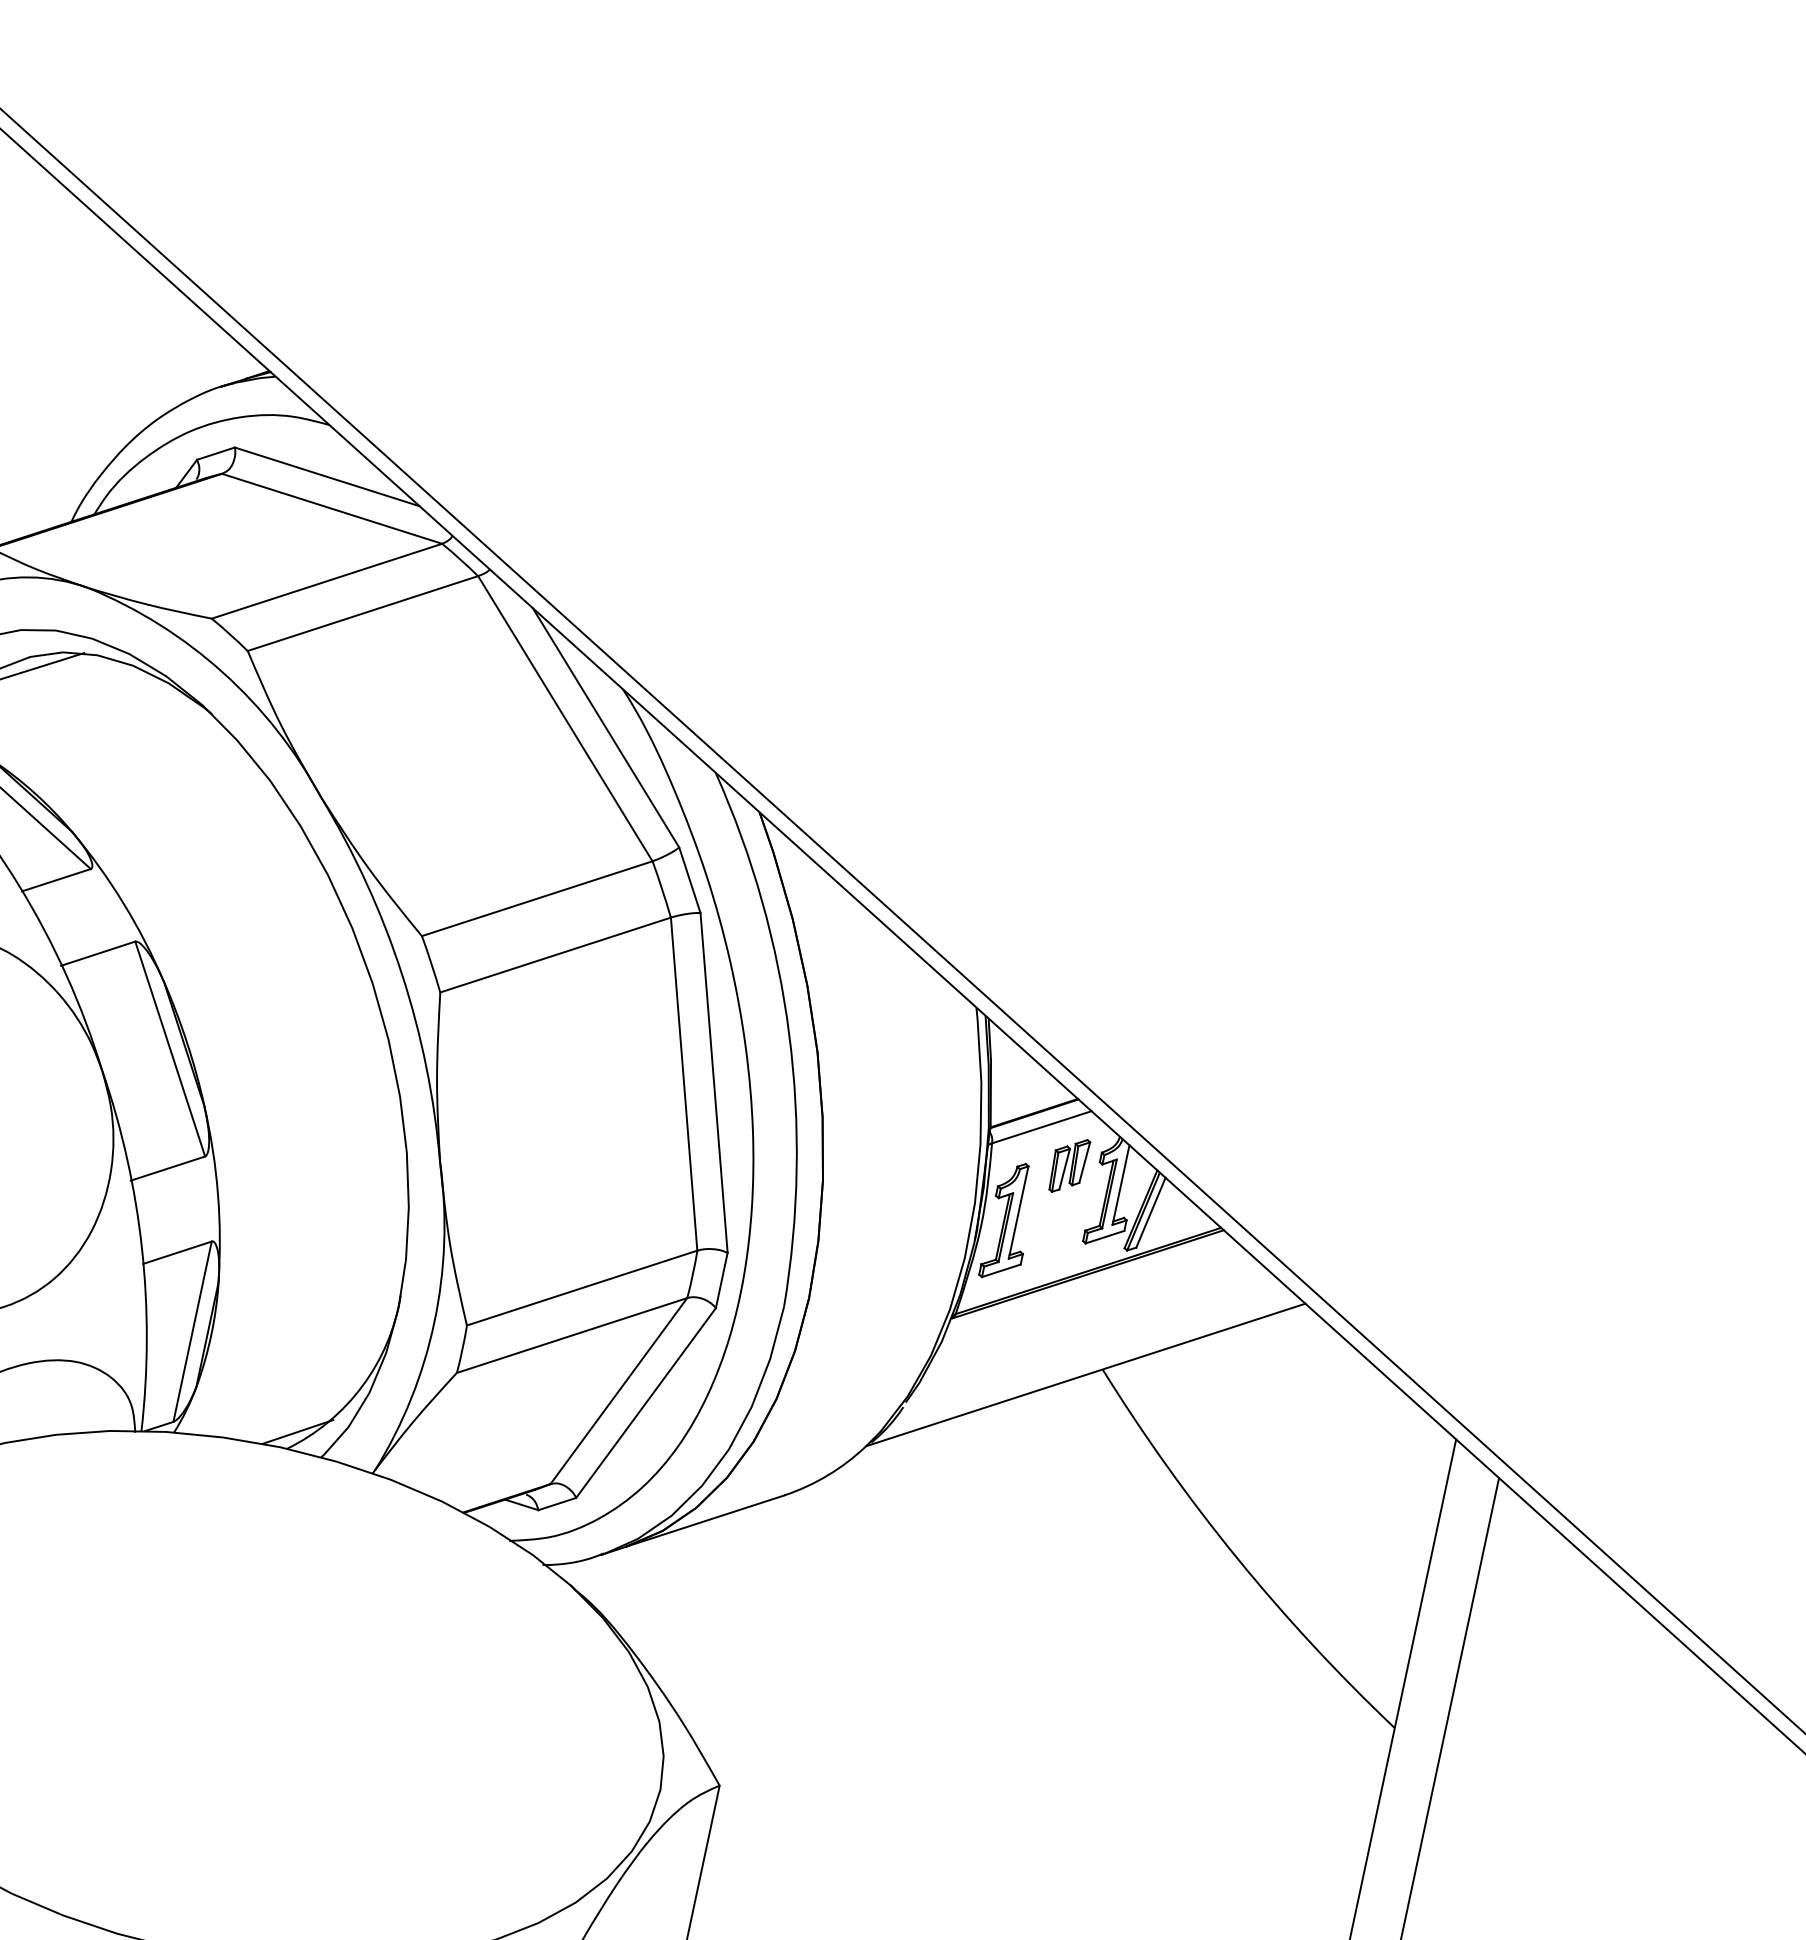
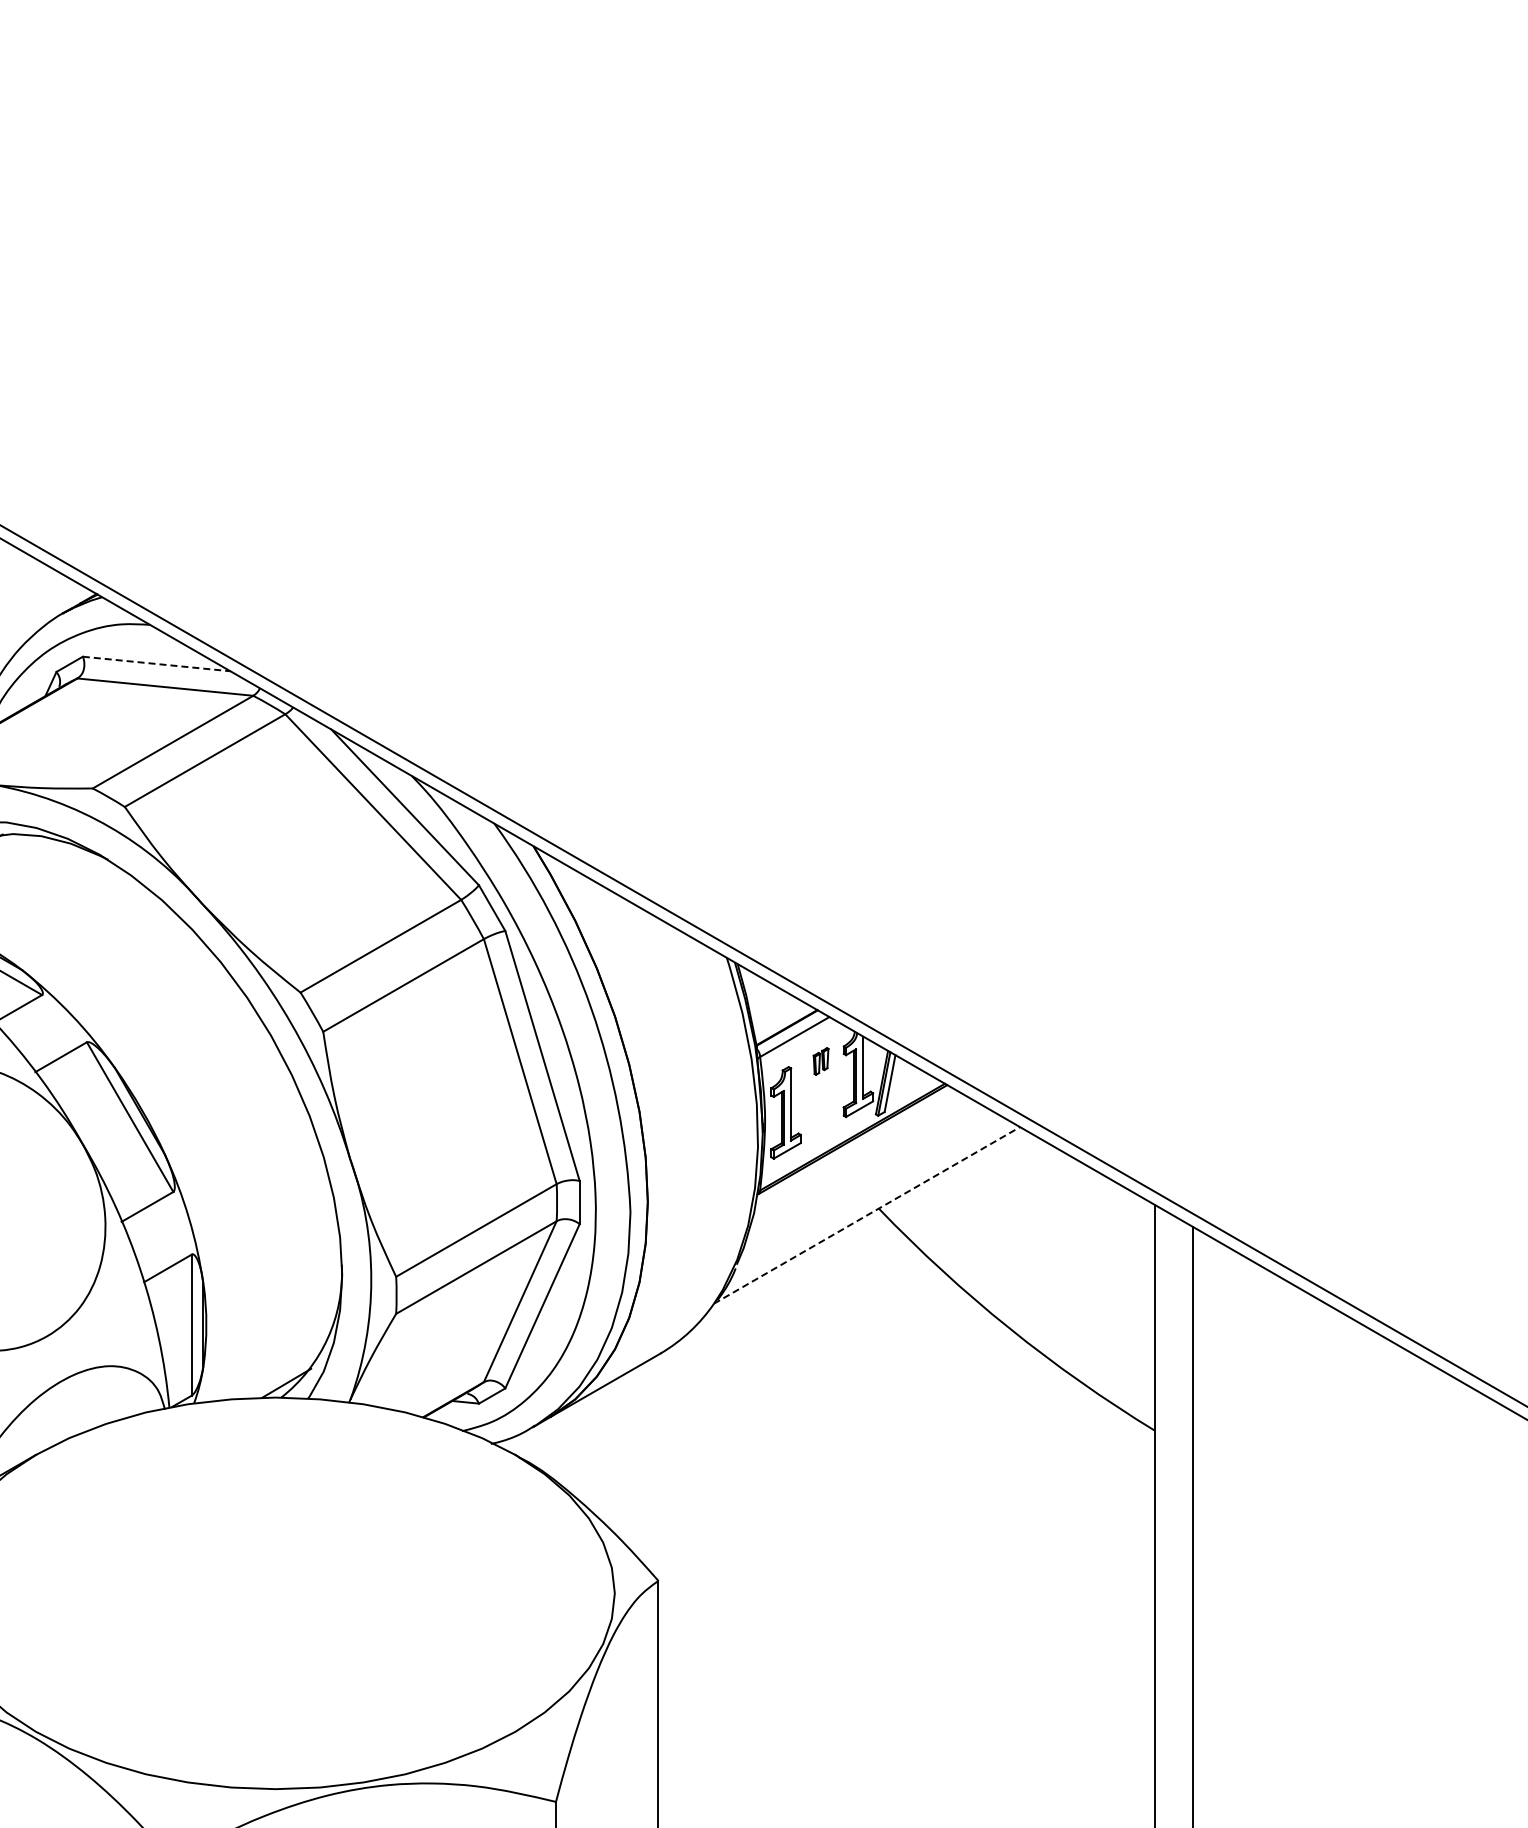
line: (328, 477) -> (157, 664), solid -> dashed
part: (1068, 1165) -> (820, 1061), size x0.6
line: (1086, 1375) -> (867, 1215), solid -> dashed

